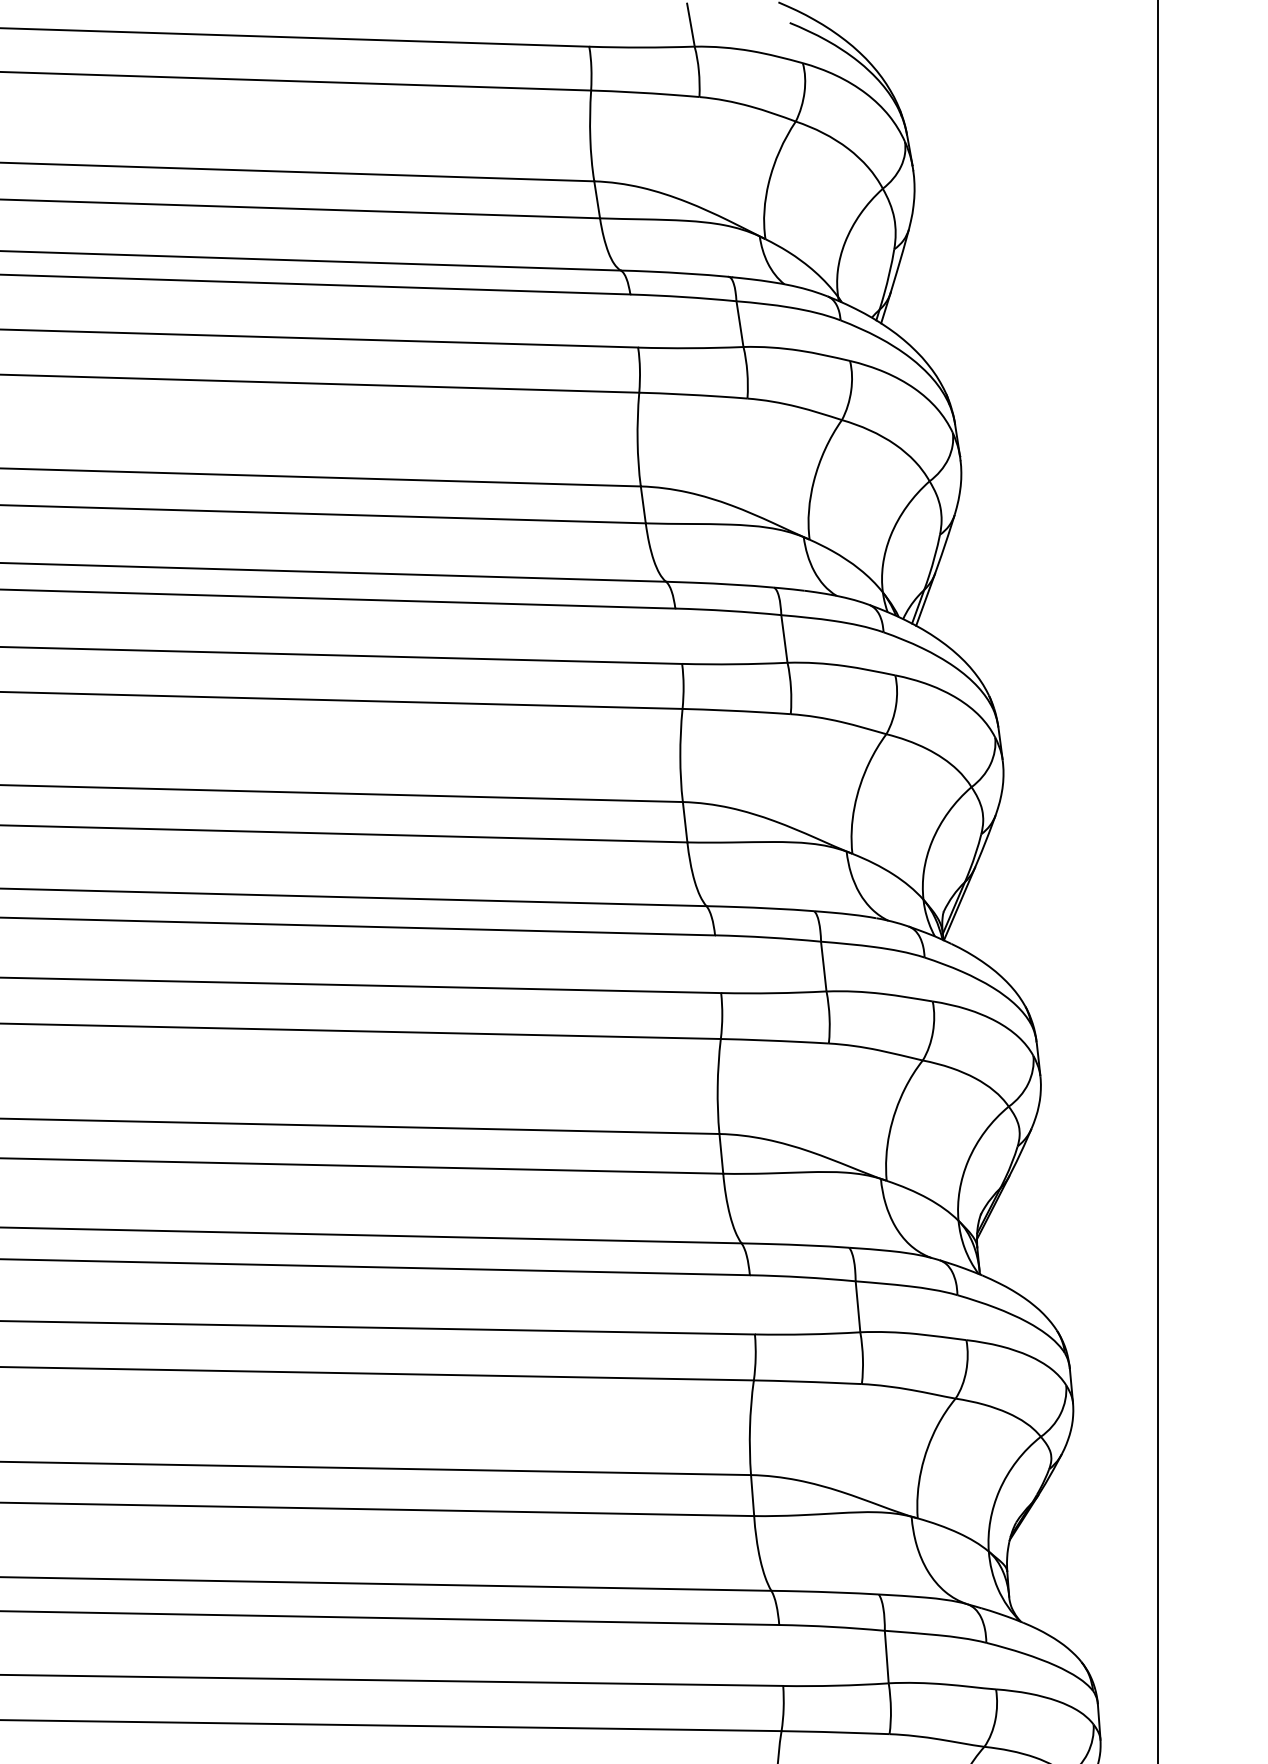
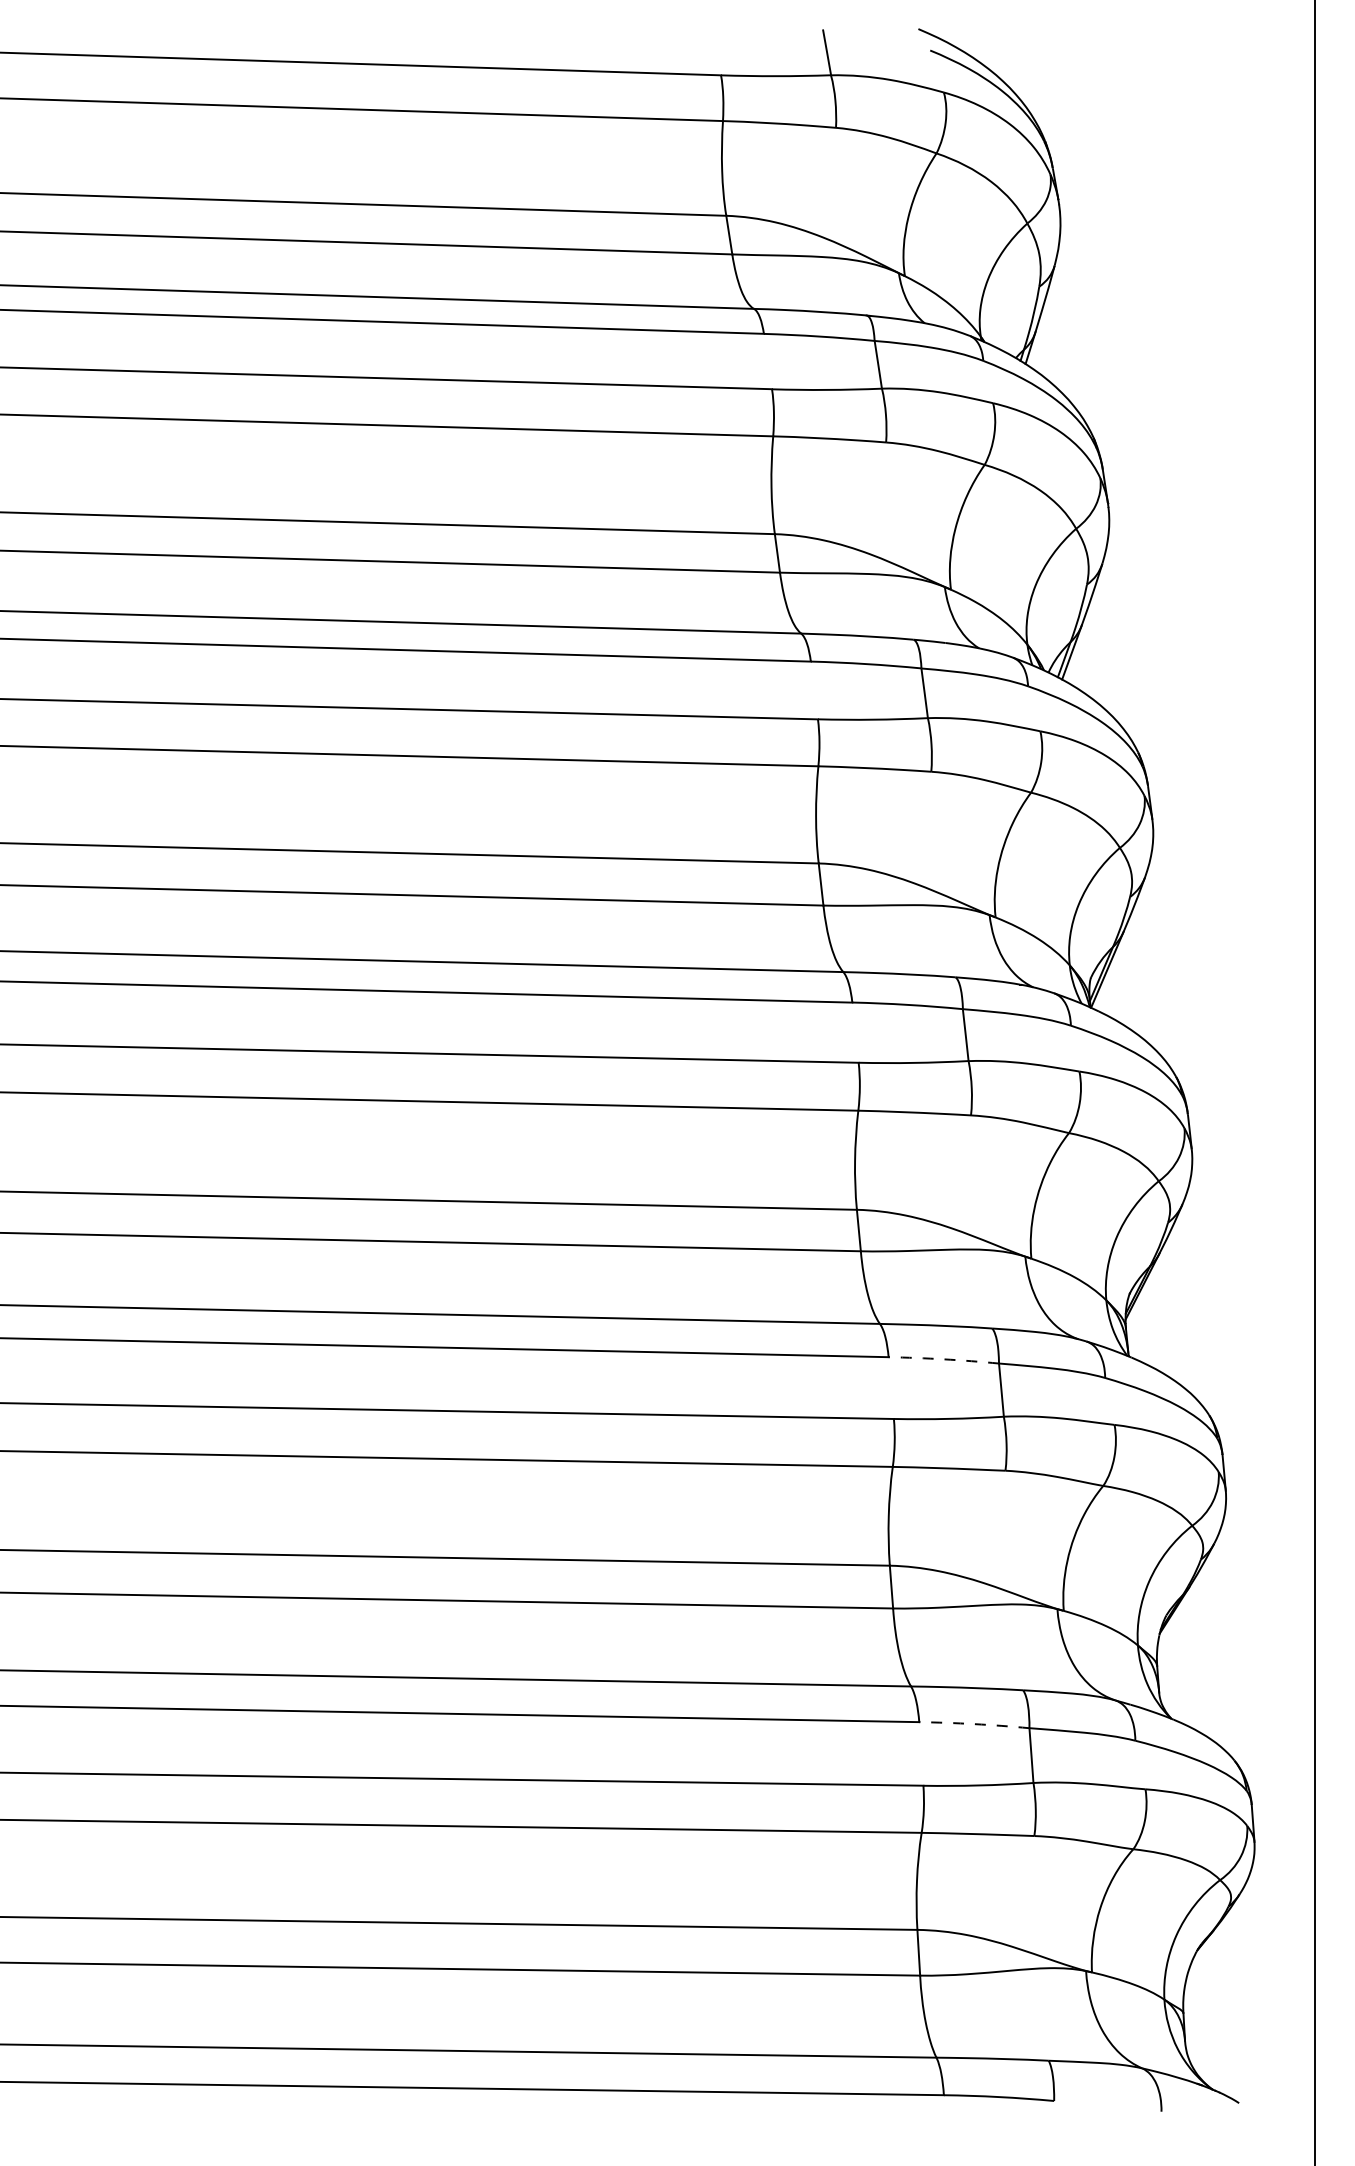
arc: (802, 1277) -> (943, 1359), solid -> dashed
arc: (832, 1627) -> (974, 1724), solid -> dashed

